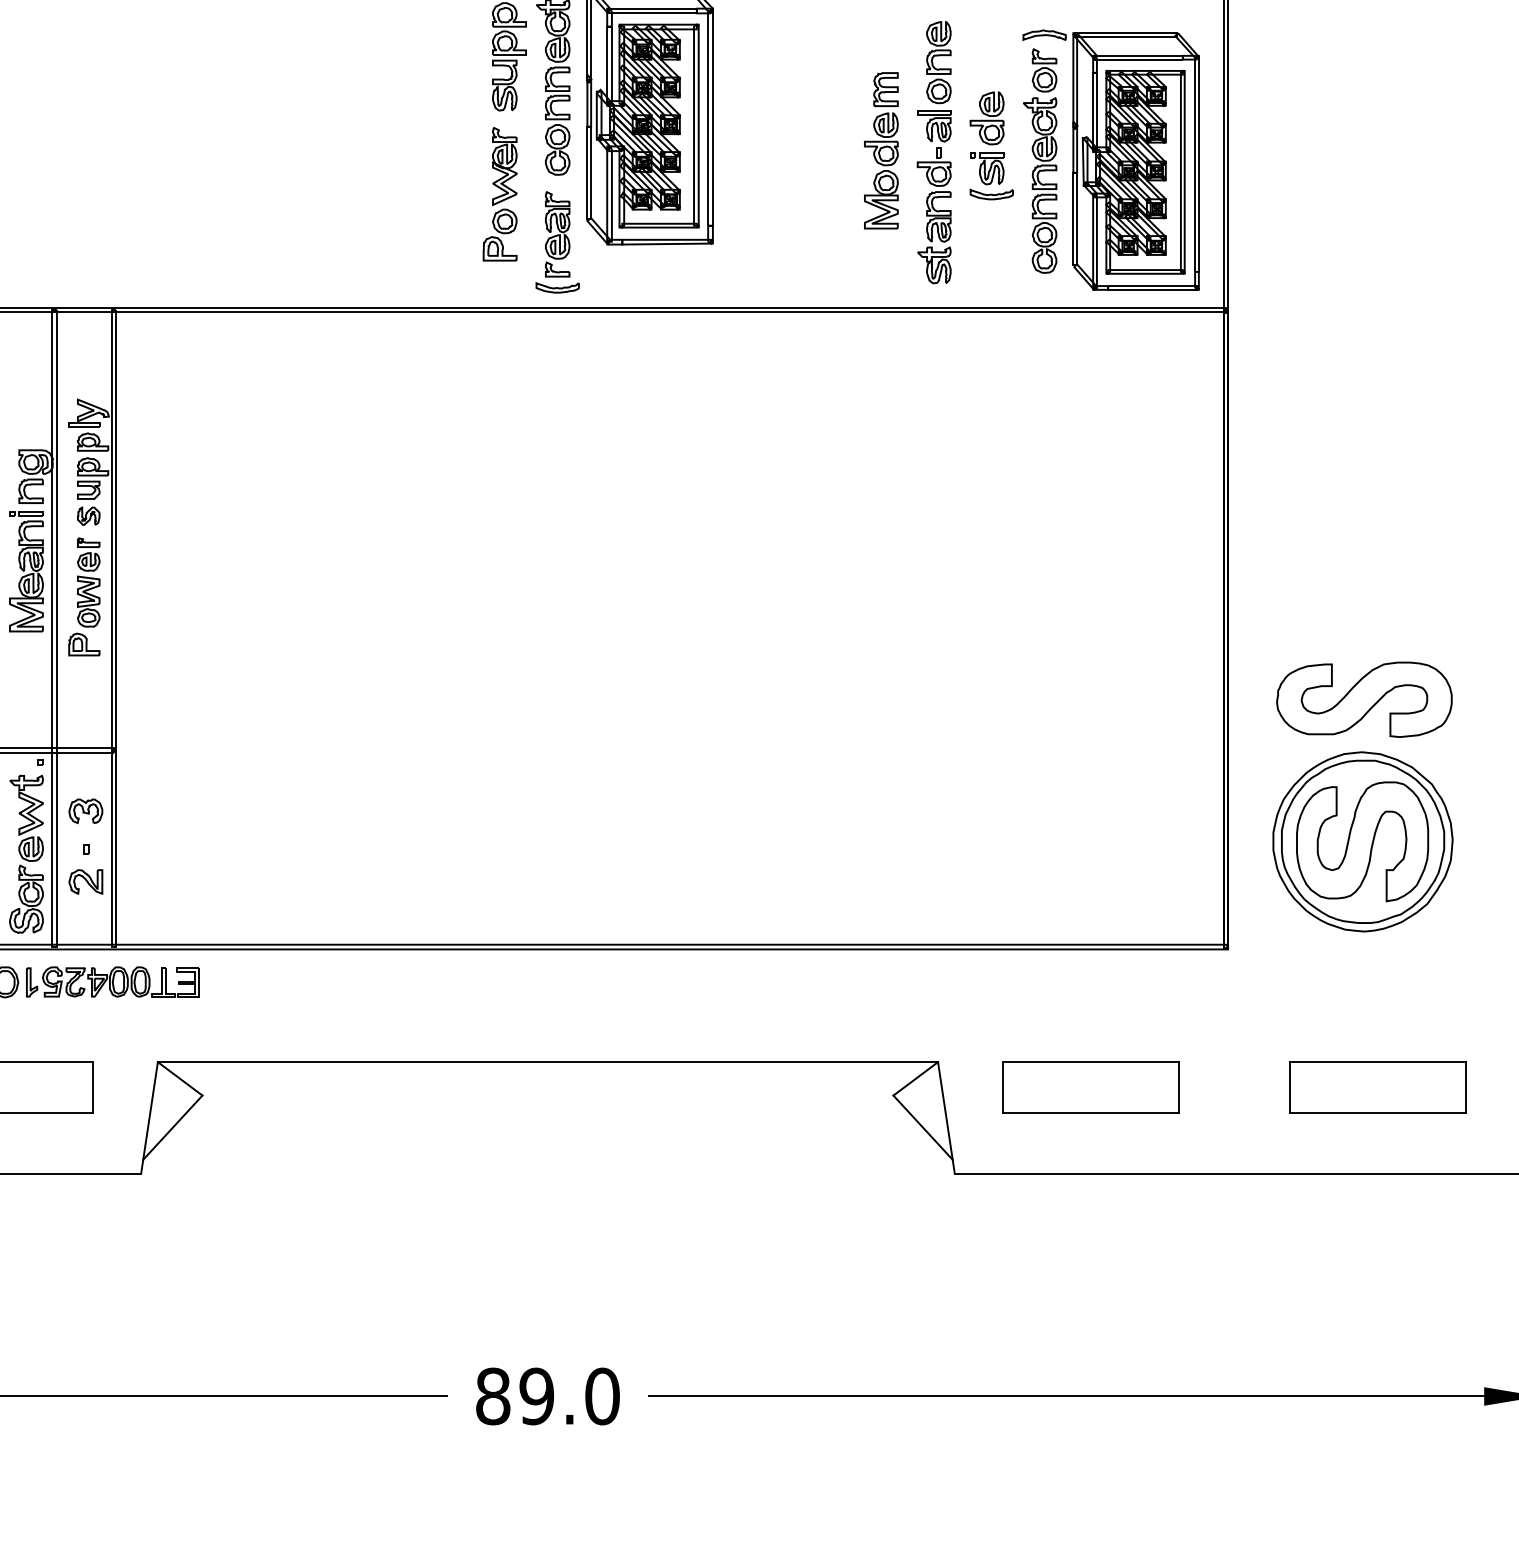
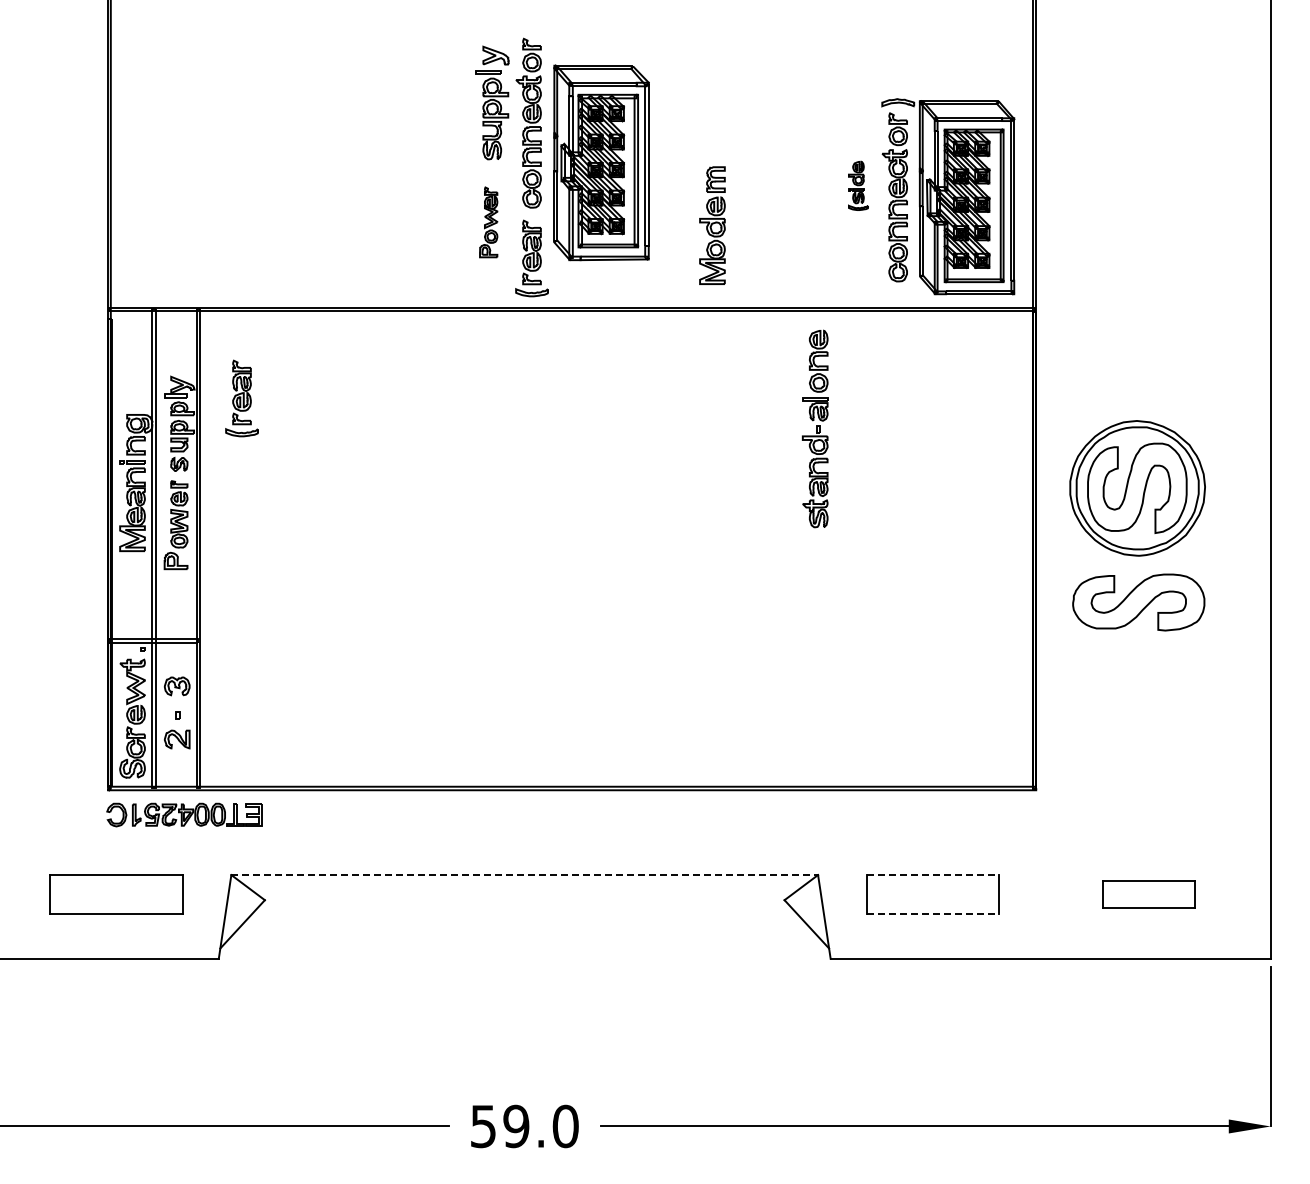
part: (991, 145) -> (858, 185), size x0.6
part: (881, 150) -> (712, 225), moved
part: (933, 151) -> (814, 428), moved
part: (499, 194) -> (488, 222), size x0.7
part: (171, 428) -> (241, 398), added
part: (1362, 842) -> (1137, 488), moved
line: (548, 1062) -> (525, 875), solid -> dashed
line: (1091, 1062) -> (933, 875), solid -> dashed
part: (1377, 1088) -> (1148, 894), size x0.7
line: (1091, 1113) -> (933, 913), solid -> dashed
text: (493, 1396) -> (483, 1126), 89.0 -> 59.0

